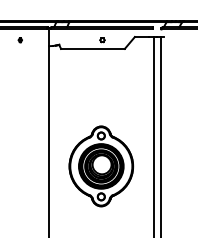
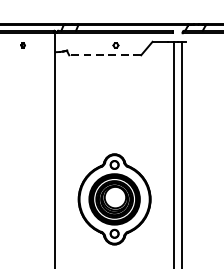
line: (93, 48) -> (105, 54), solid -> dashed
part: (101, 166) -> (114, 199), moved

